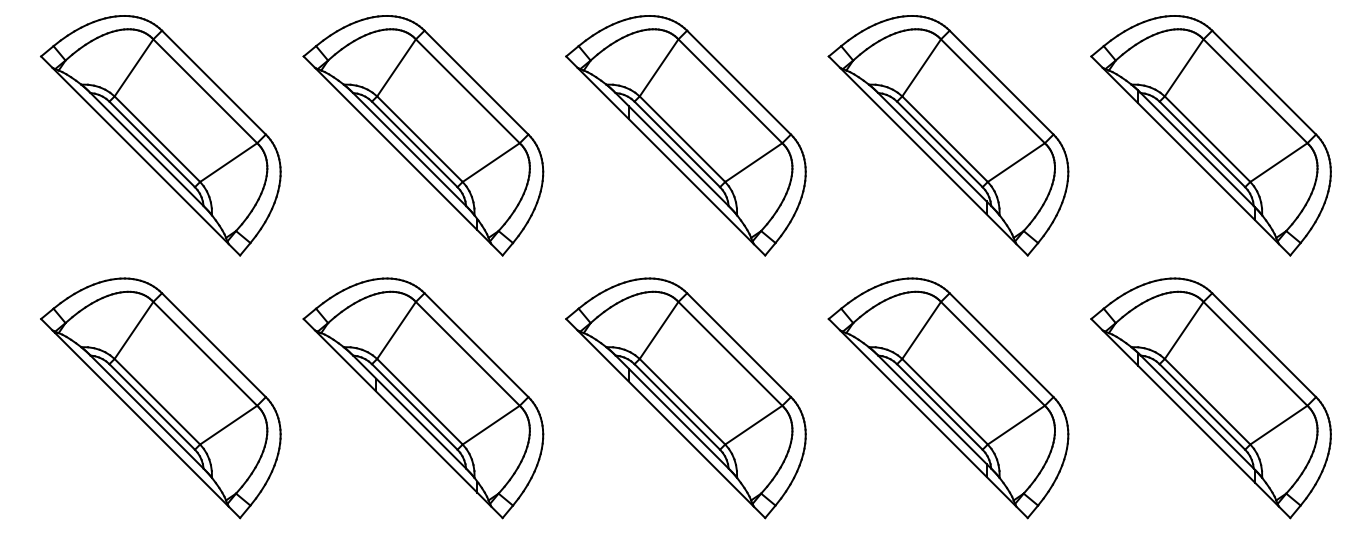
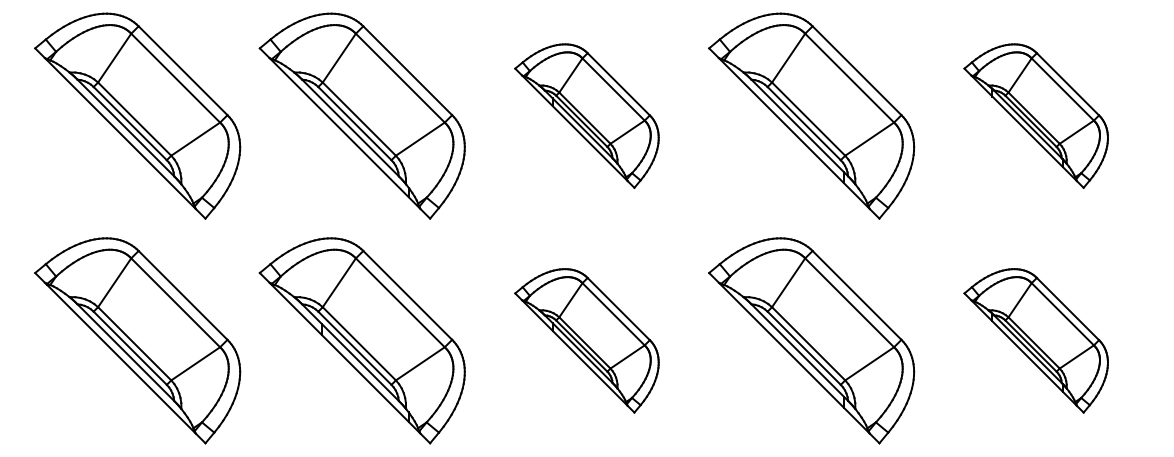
part: (685, 134) -> (586, 115), size x0.7
part: (1210, 134) -> (1035, 115), size x0.7
part: (685, 397) -> (586, 340), size x0.7
part: (1210, 397) -> (1035, 340), size x0.7

